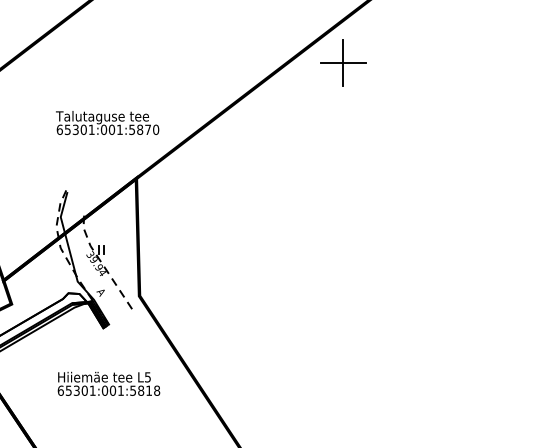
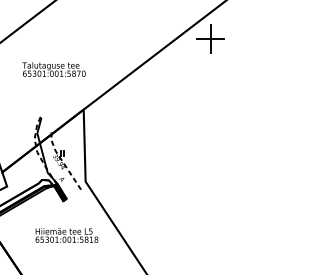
text: (106, 122) -> (53, 69), moved

